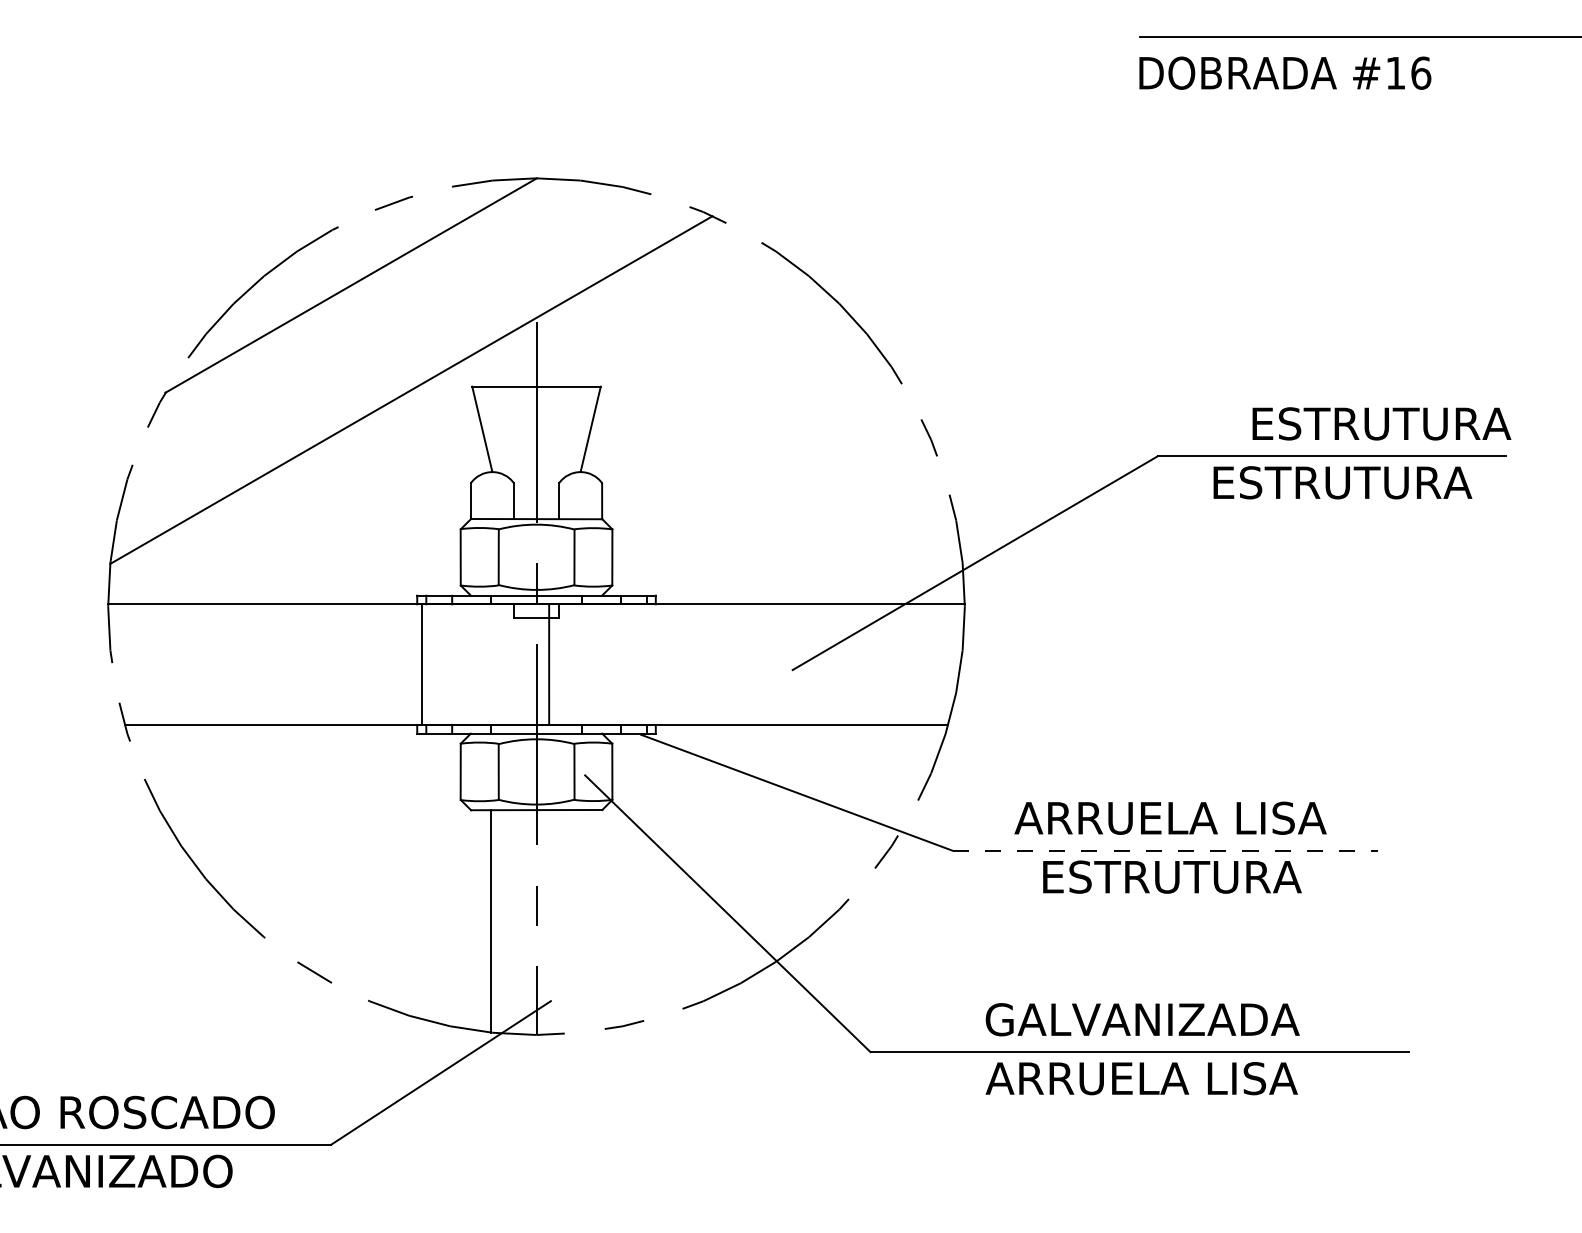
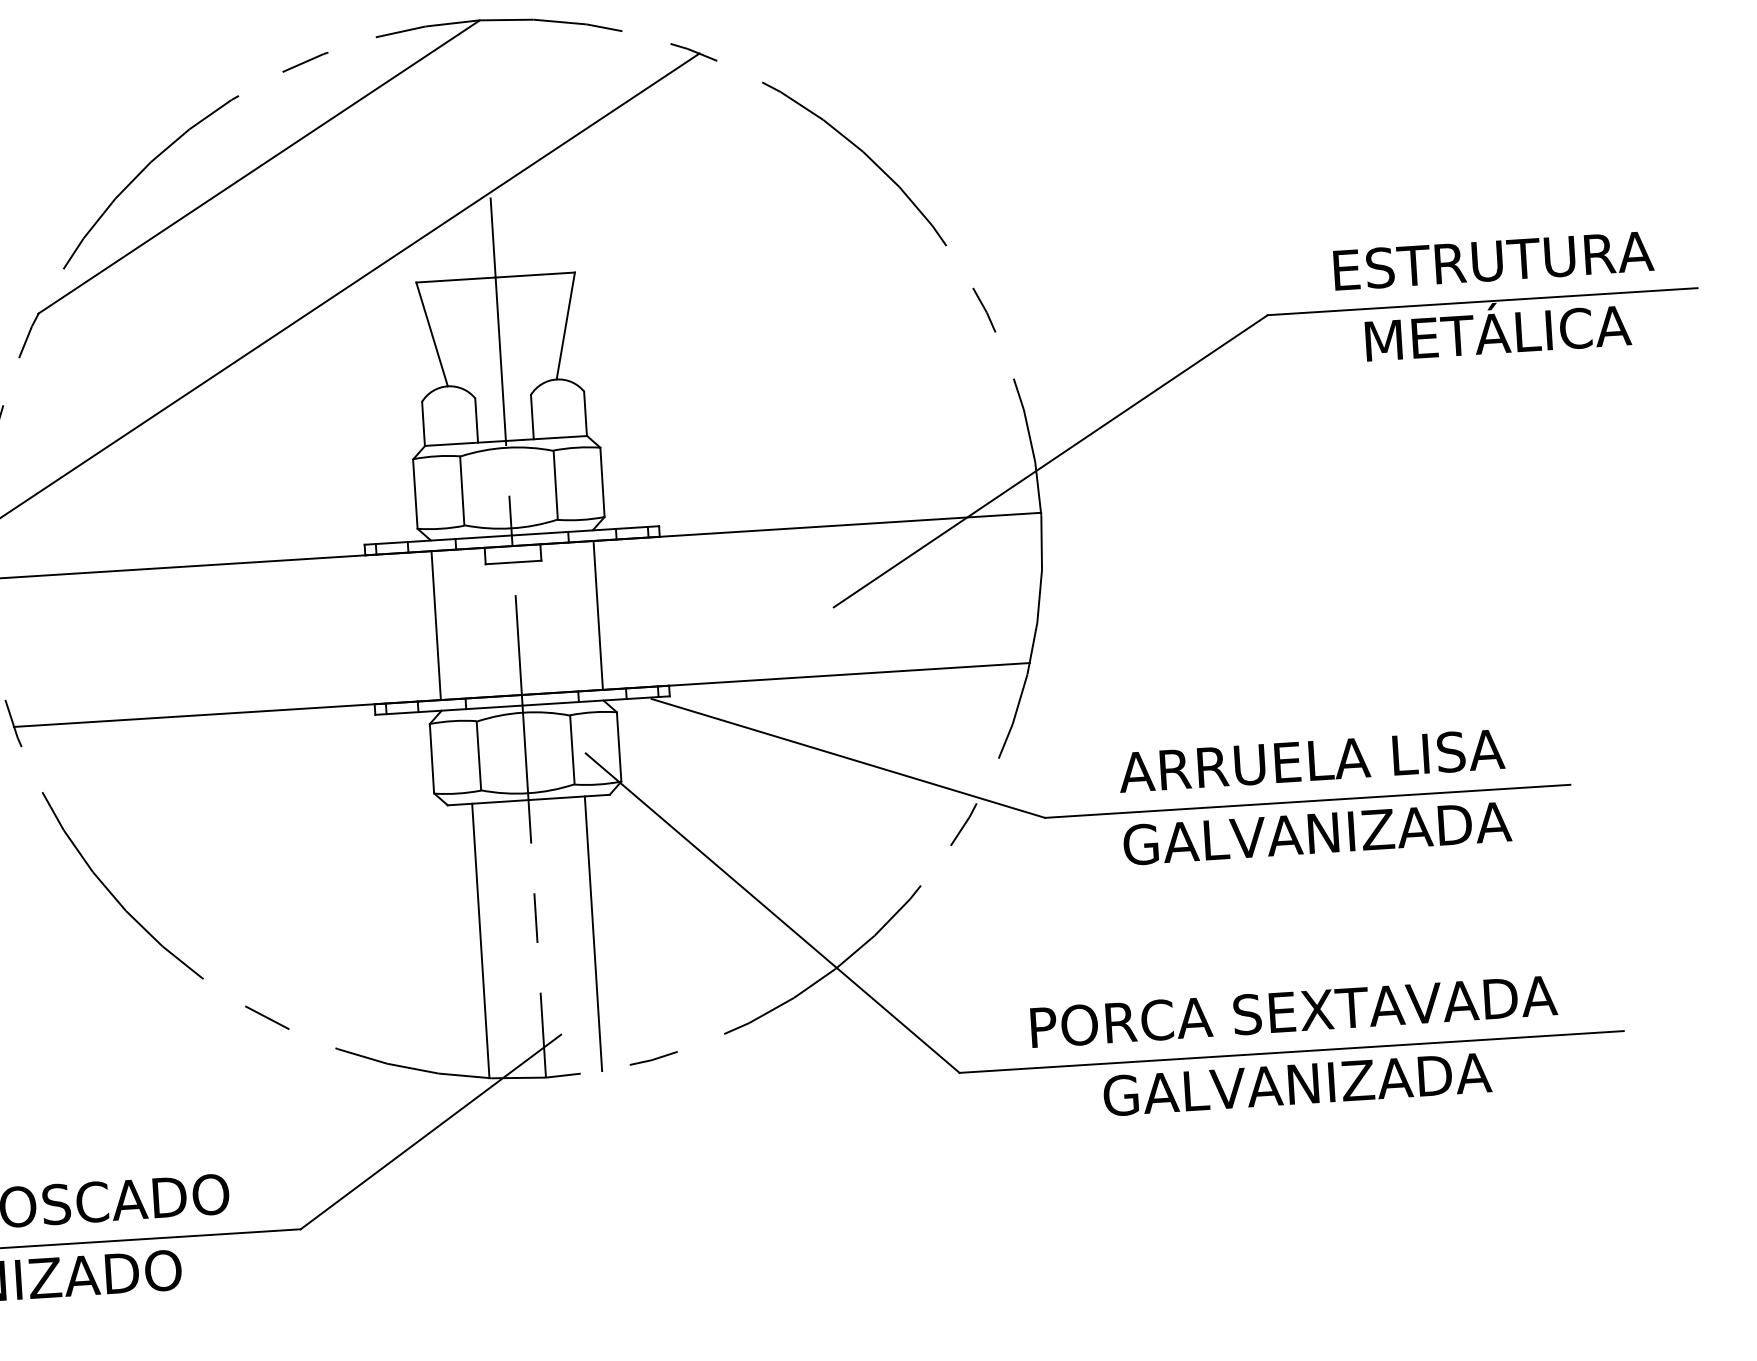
text: (1381, 423) -> (1493, 260), moved
text: (1342, 478) -> (1497, 328), ESTRUTURA -> METÁLICA
line: (421, 664) -> (435, 625), moved
line: (549, 664) -> (598, 615), moved
line: (1165, 850) -> (1307, 801), dashed -> solid
text: (1171, 876) -> (1317, 832), ESTRUTURA -> GALVANIZADA
line: (582, 921) -> (593, 933), added
text: (1143, 1019) -> (1293, 1011), GALVANIZADA -> PORCA SEXTAVADA
text: (1142, 1078) -> (1297, 1084), ARRUELA LISA -> GALVANIZADA

